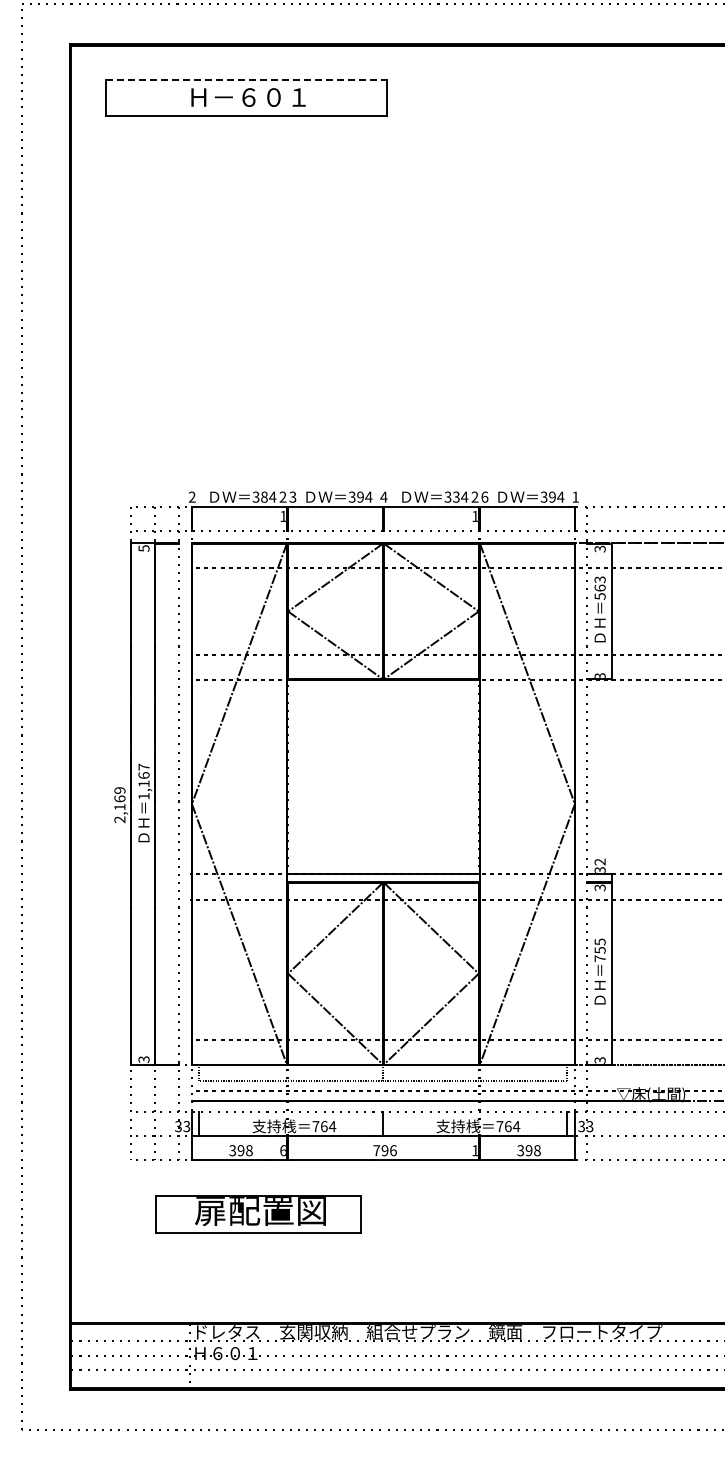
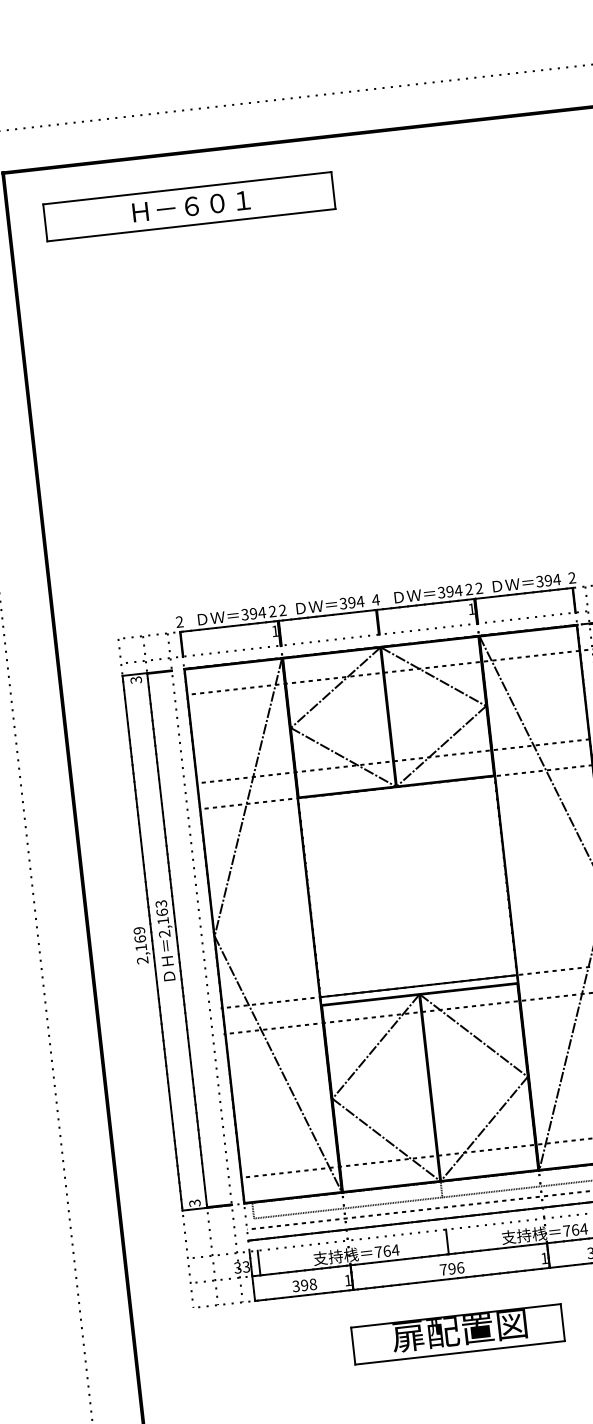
line: (246, 79) -> (187, 188), dashed -> solid
text: (264, 496) -> (253, 613), 384 -> 394
text: (456, 496) -> (450, 590), 334 -> 394
text: (484, 496) -> (478, 587), 6 -> 2
text: (575, 496) -> (571, 577), 1 -> 2
text: (292, 497) -> (282, 610), 3 -> 2
text: (142, 548) -> (134, 680), 5 -> 3
text: (143, 781) -> (162, 918), 1,167 -> 2,163
text: (282, 1150) -> (347, 1280), 6 -> 1
part: (258, 1214) -> (457, 1334), moved

